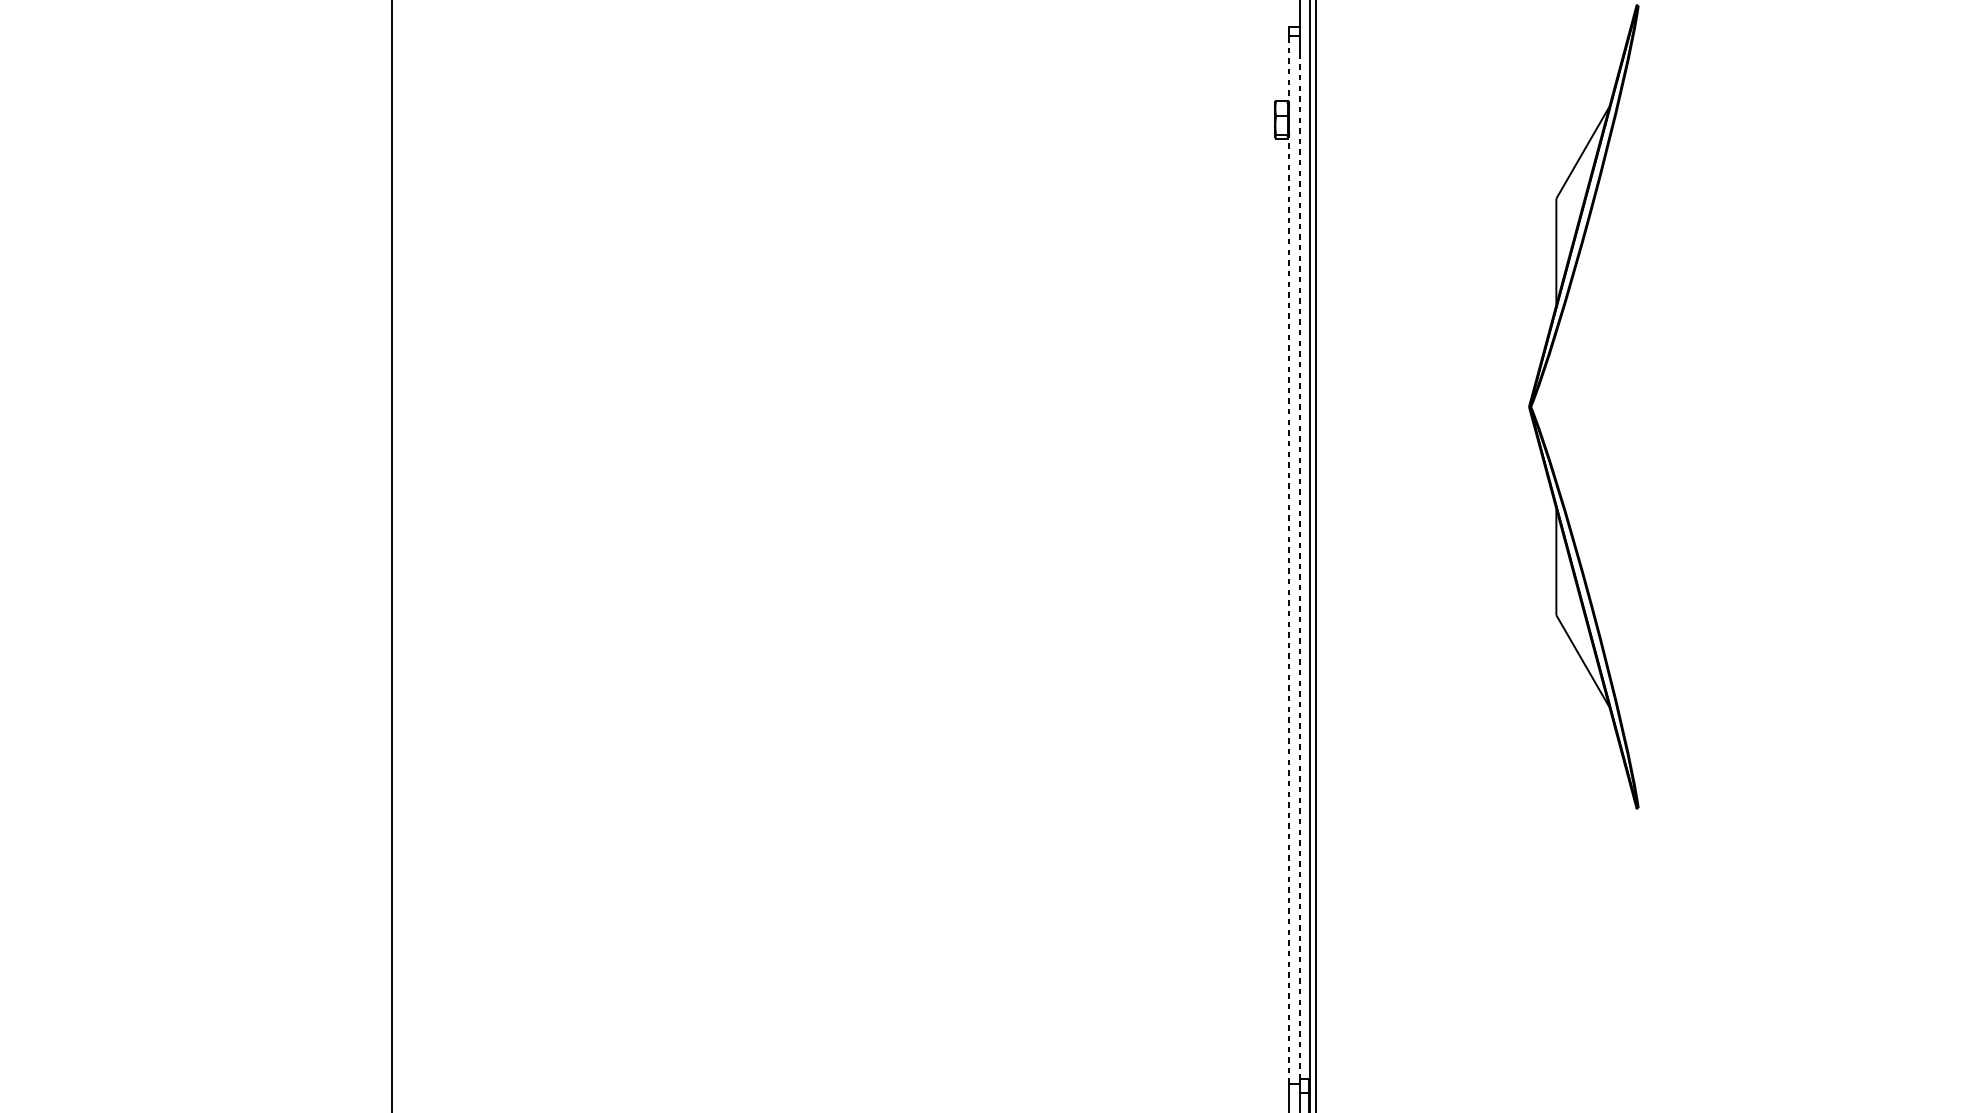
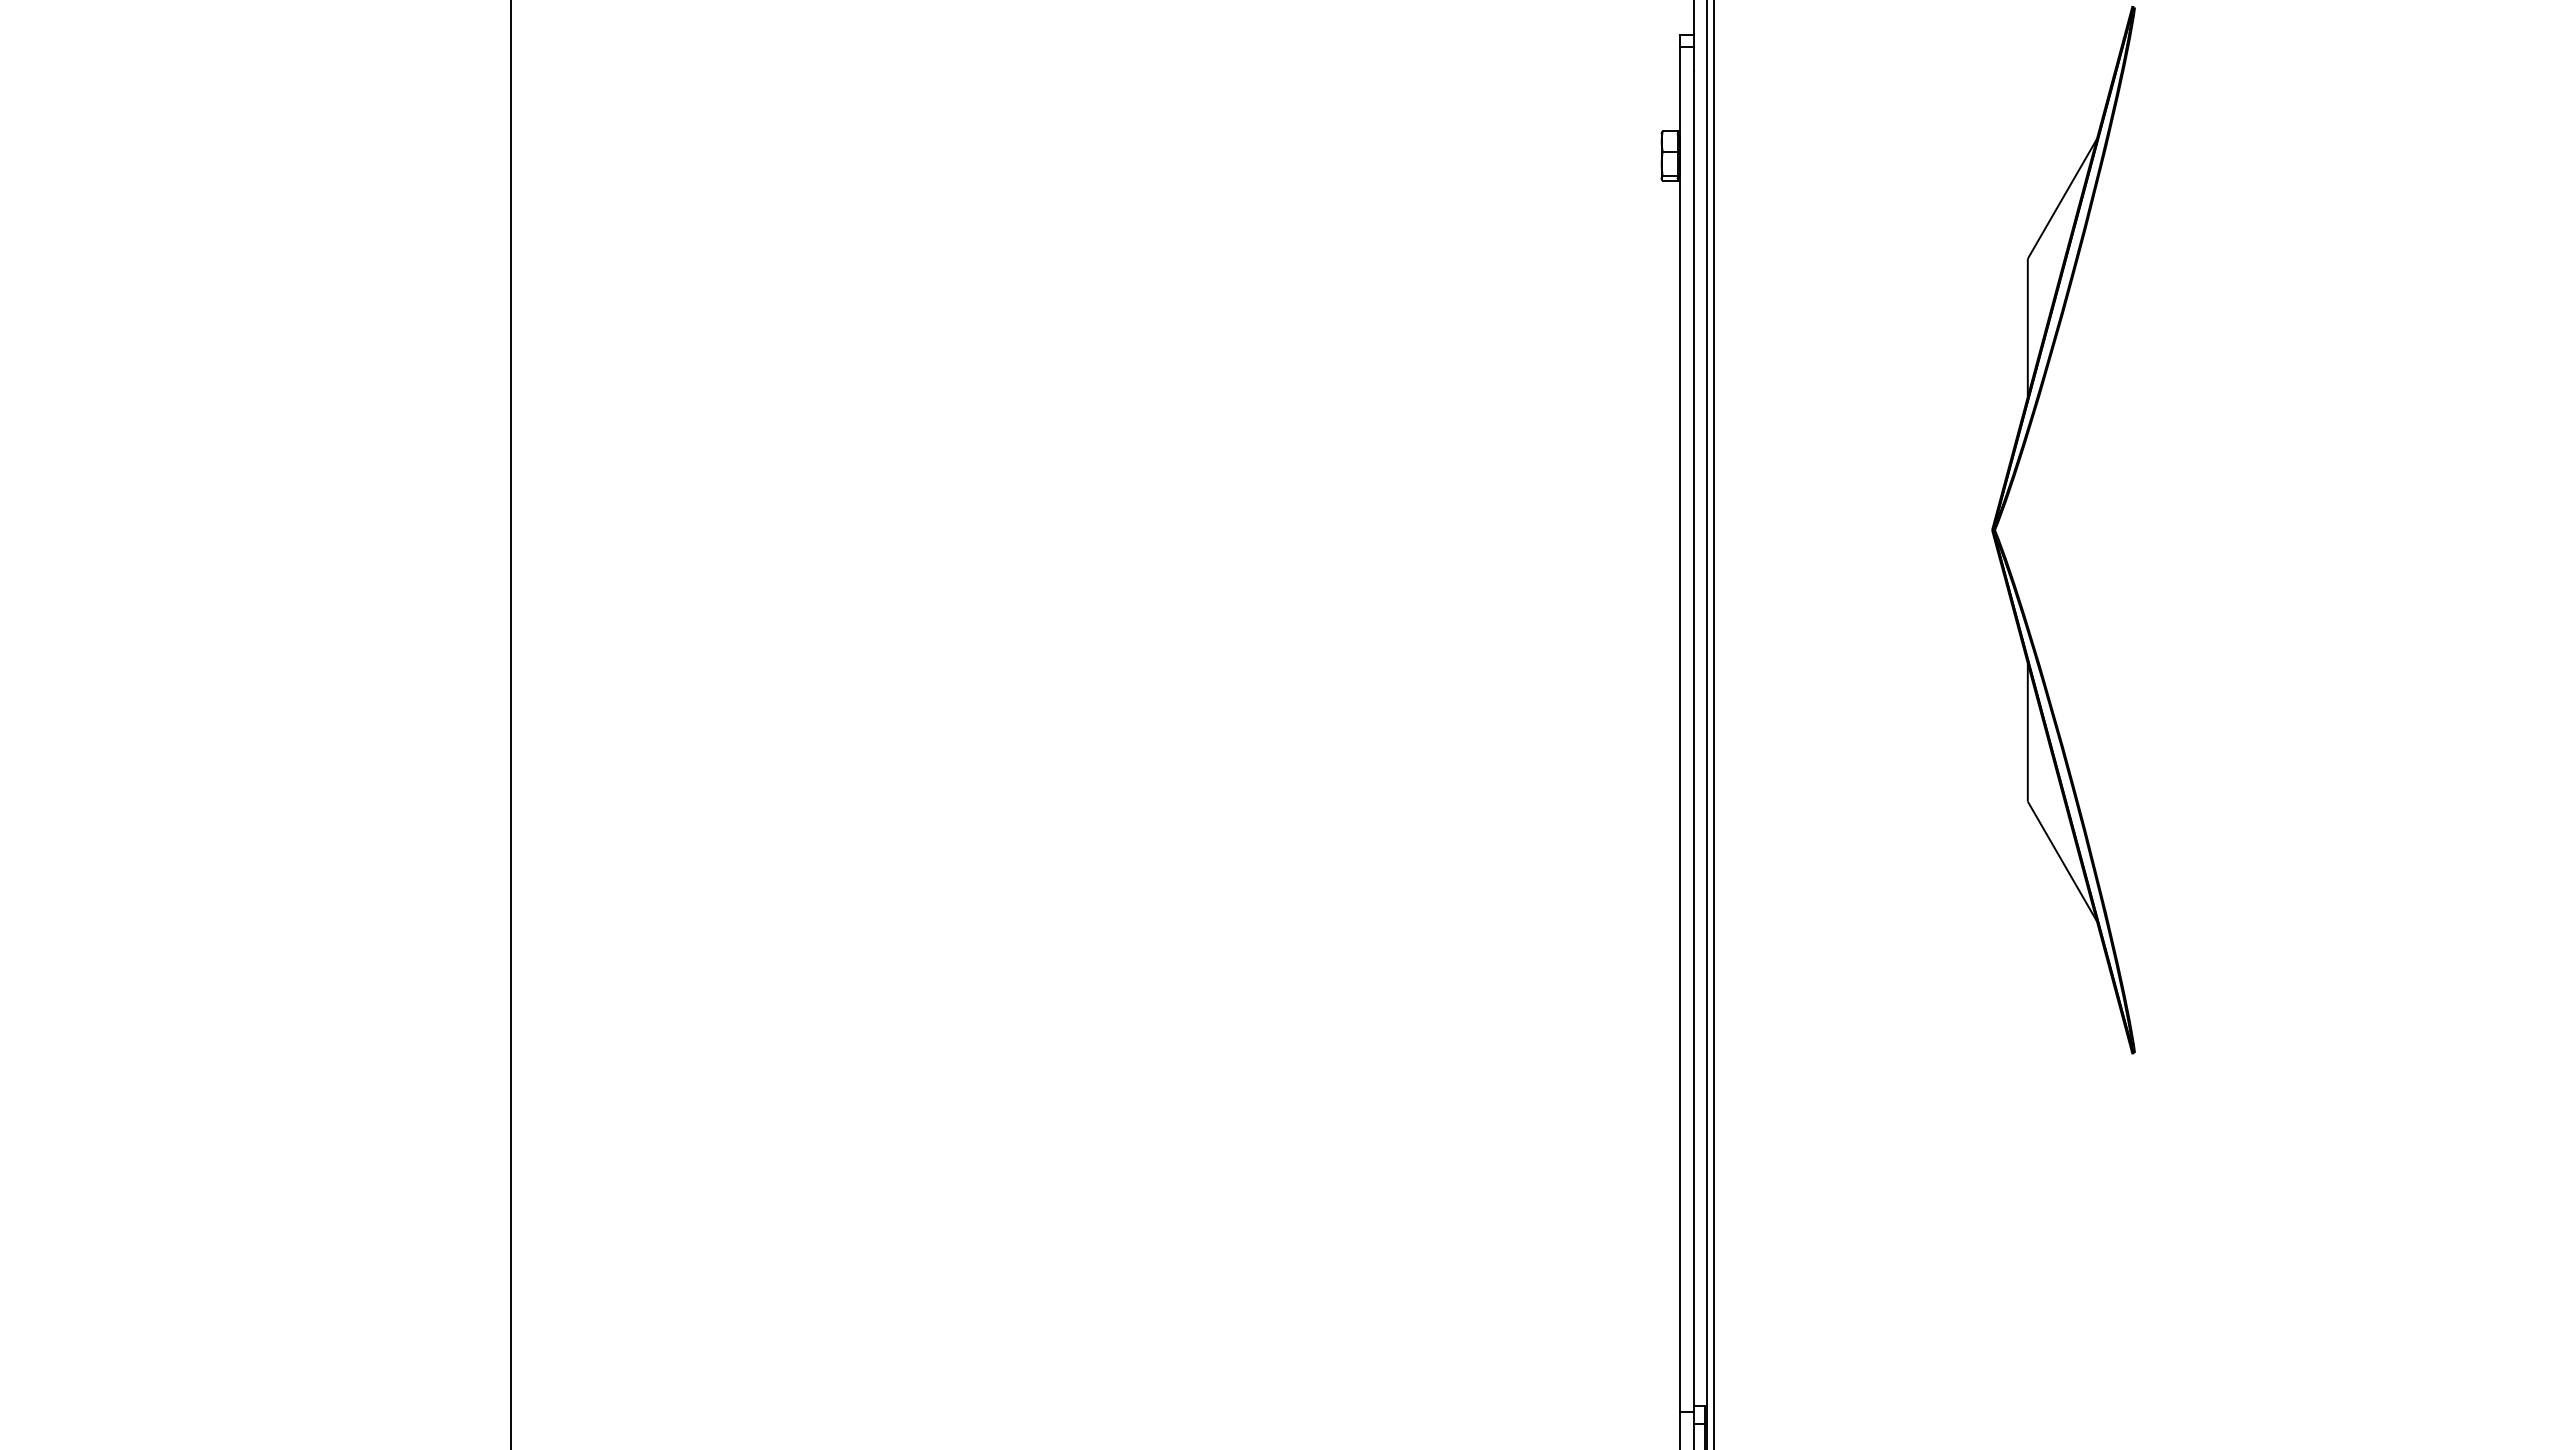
line: (1289, 559) -> (1679, 729), dashed -> solid
line: (1299, 566) -> (1693, 738), dashed -> solid

